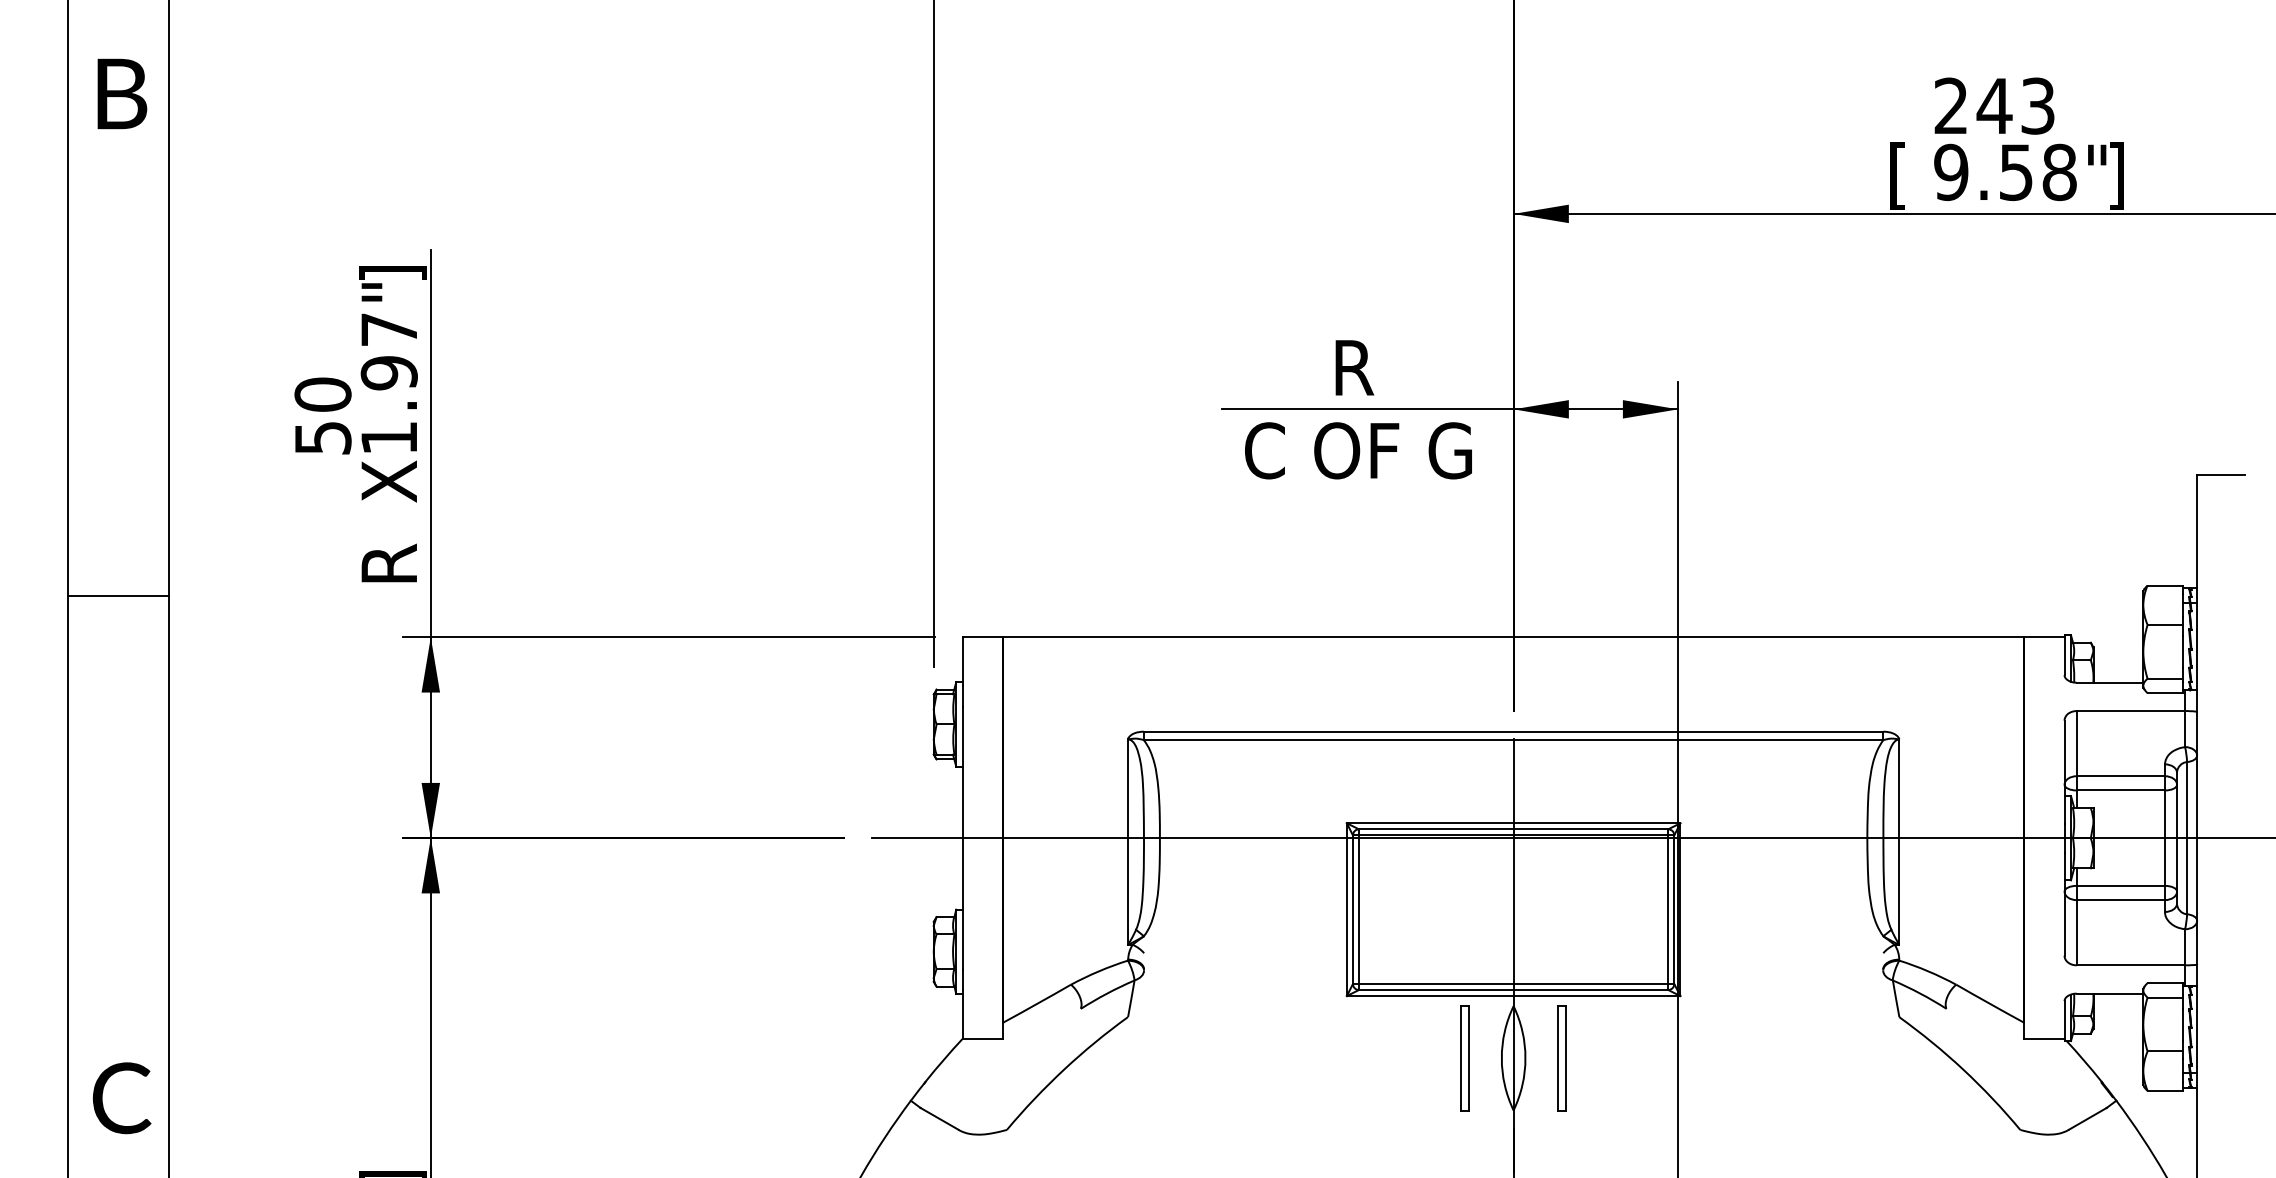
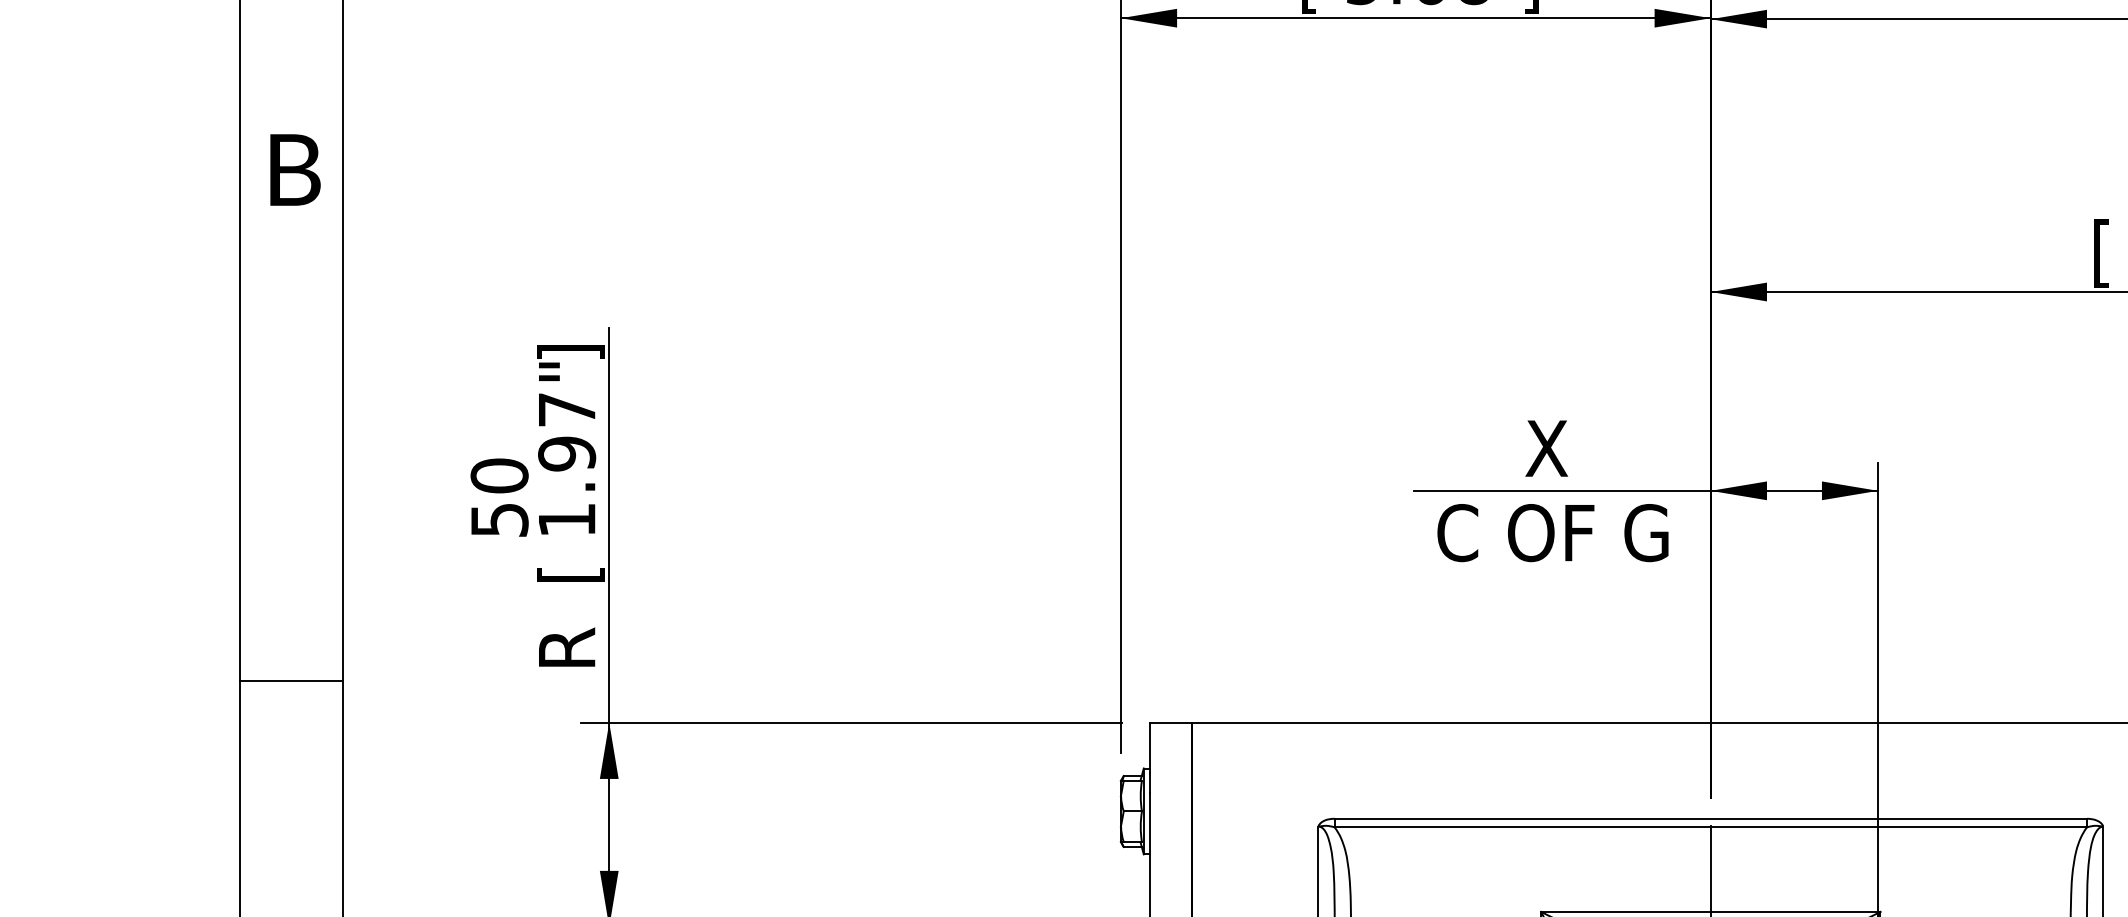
text: (1352, 367) -> (1546, 448), R -> X
text: (392, 481) -> (570, 564), X -> [

